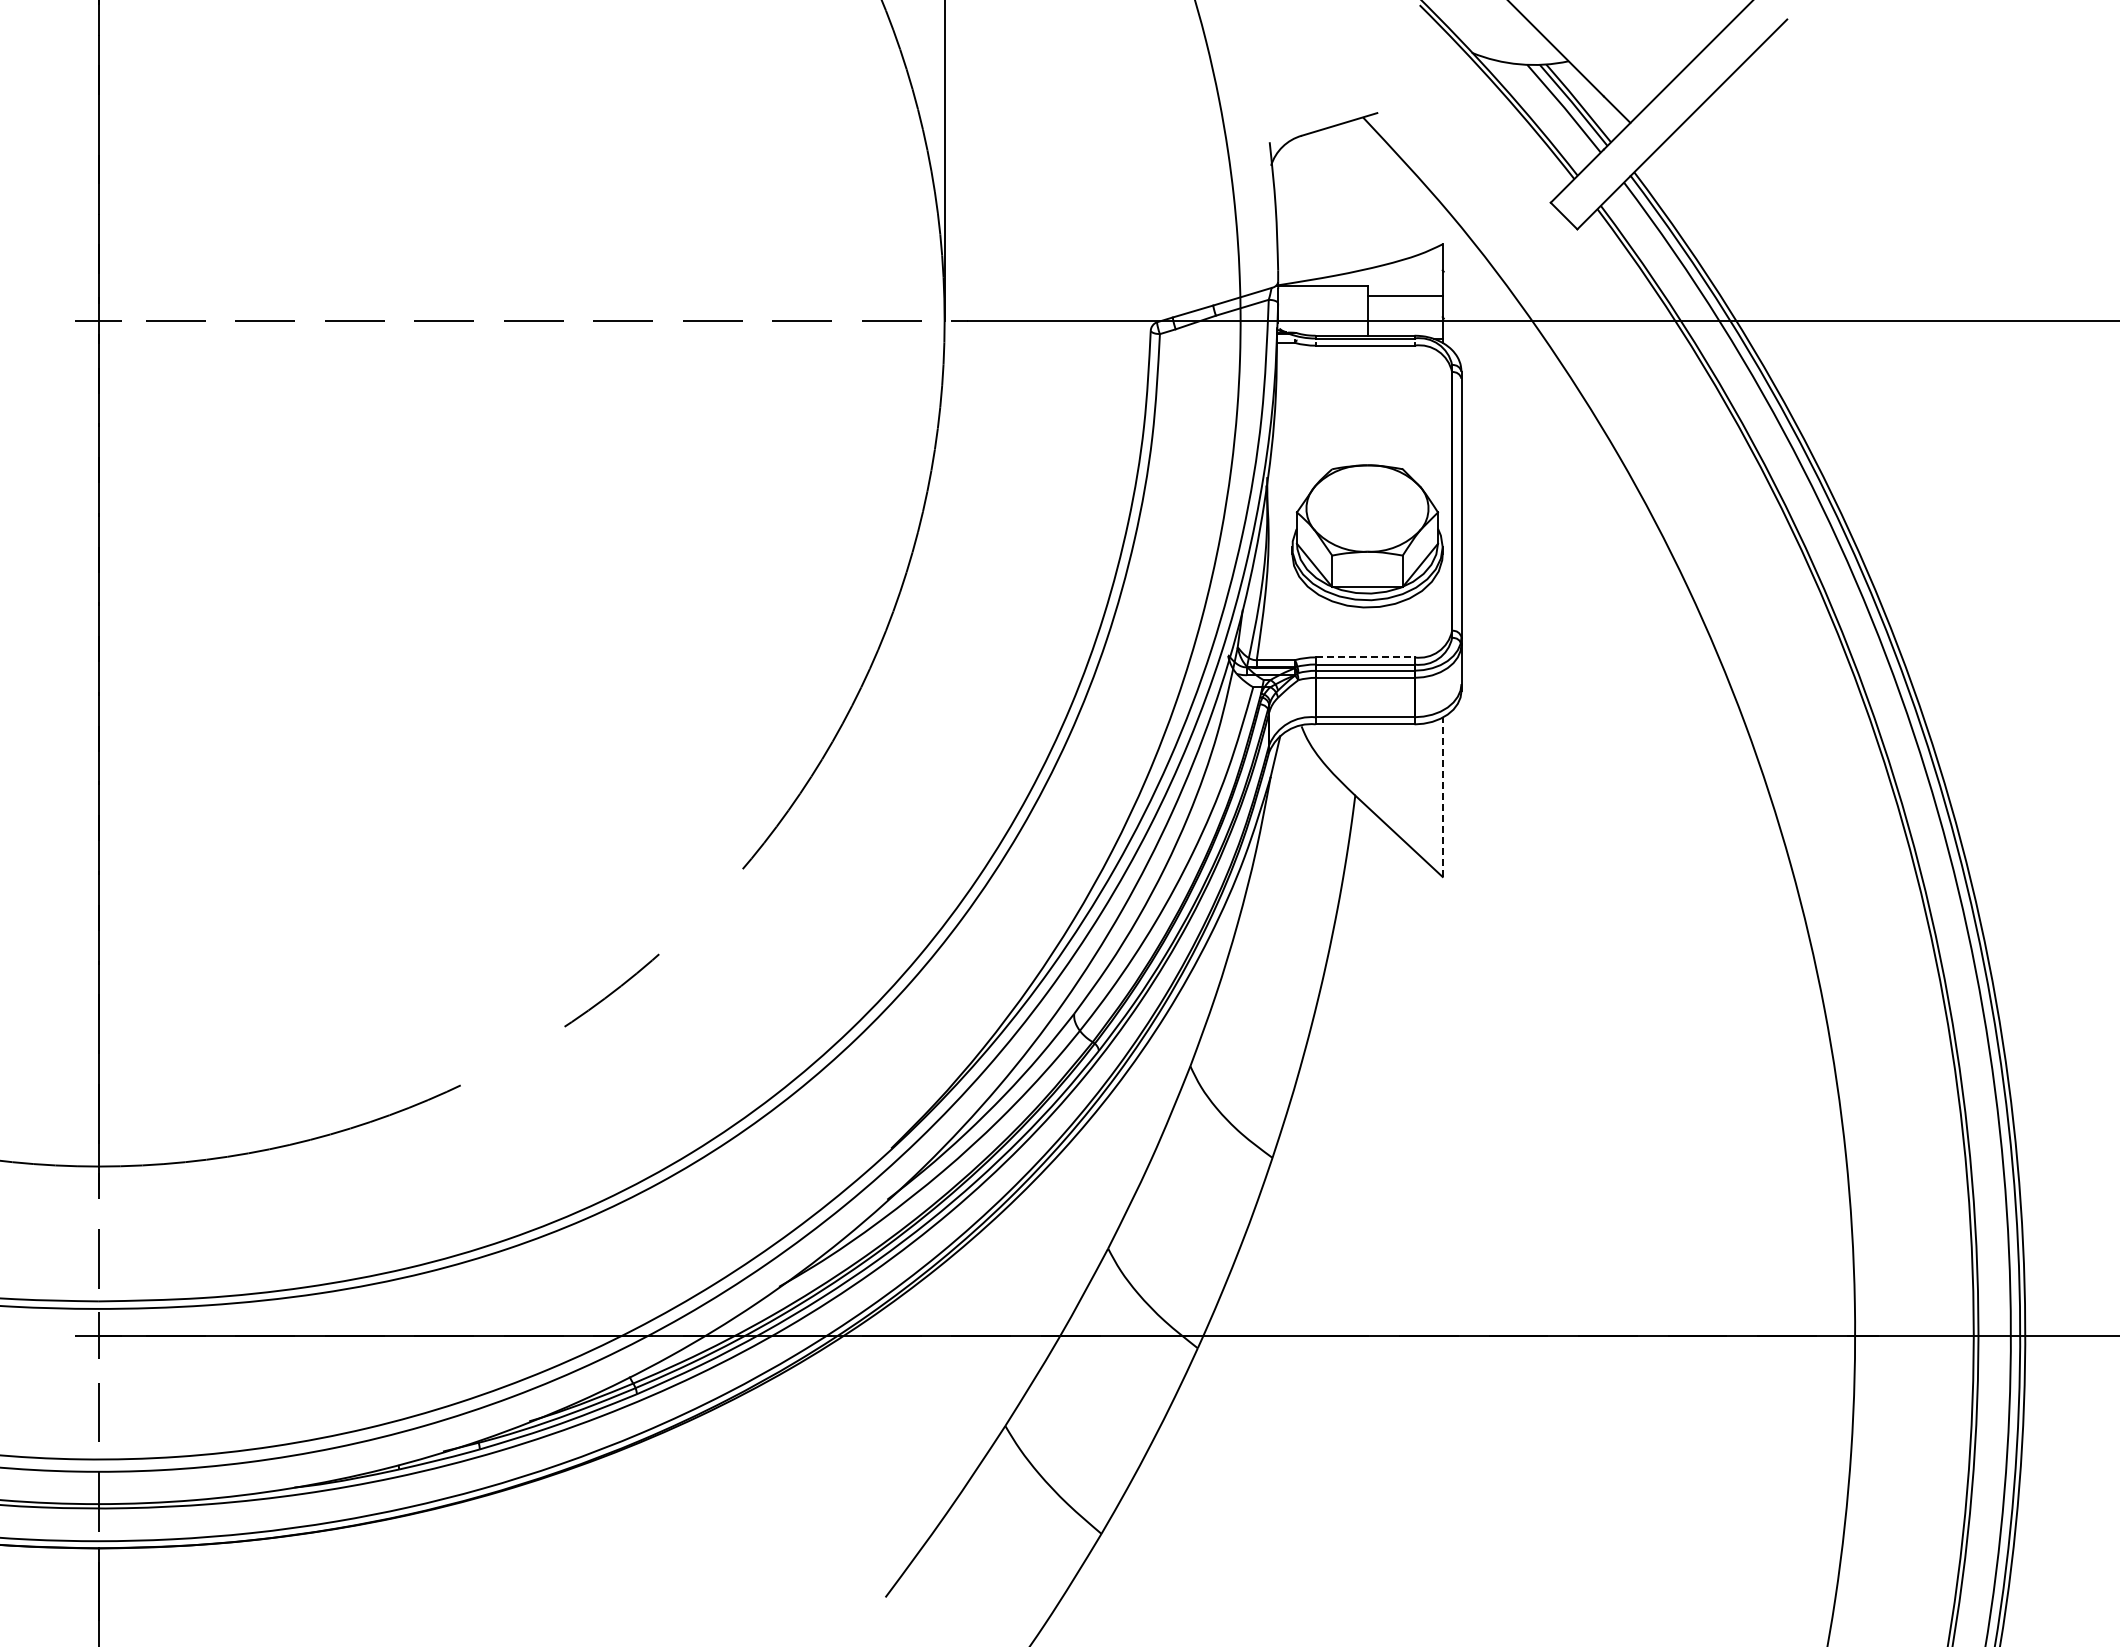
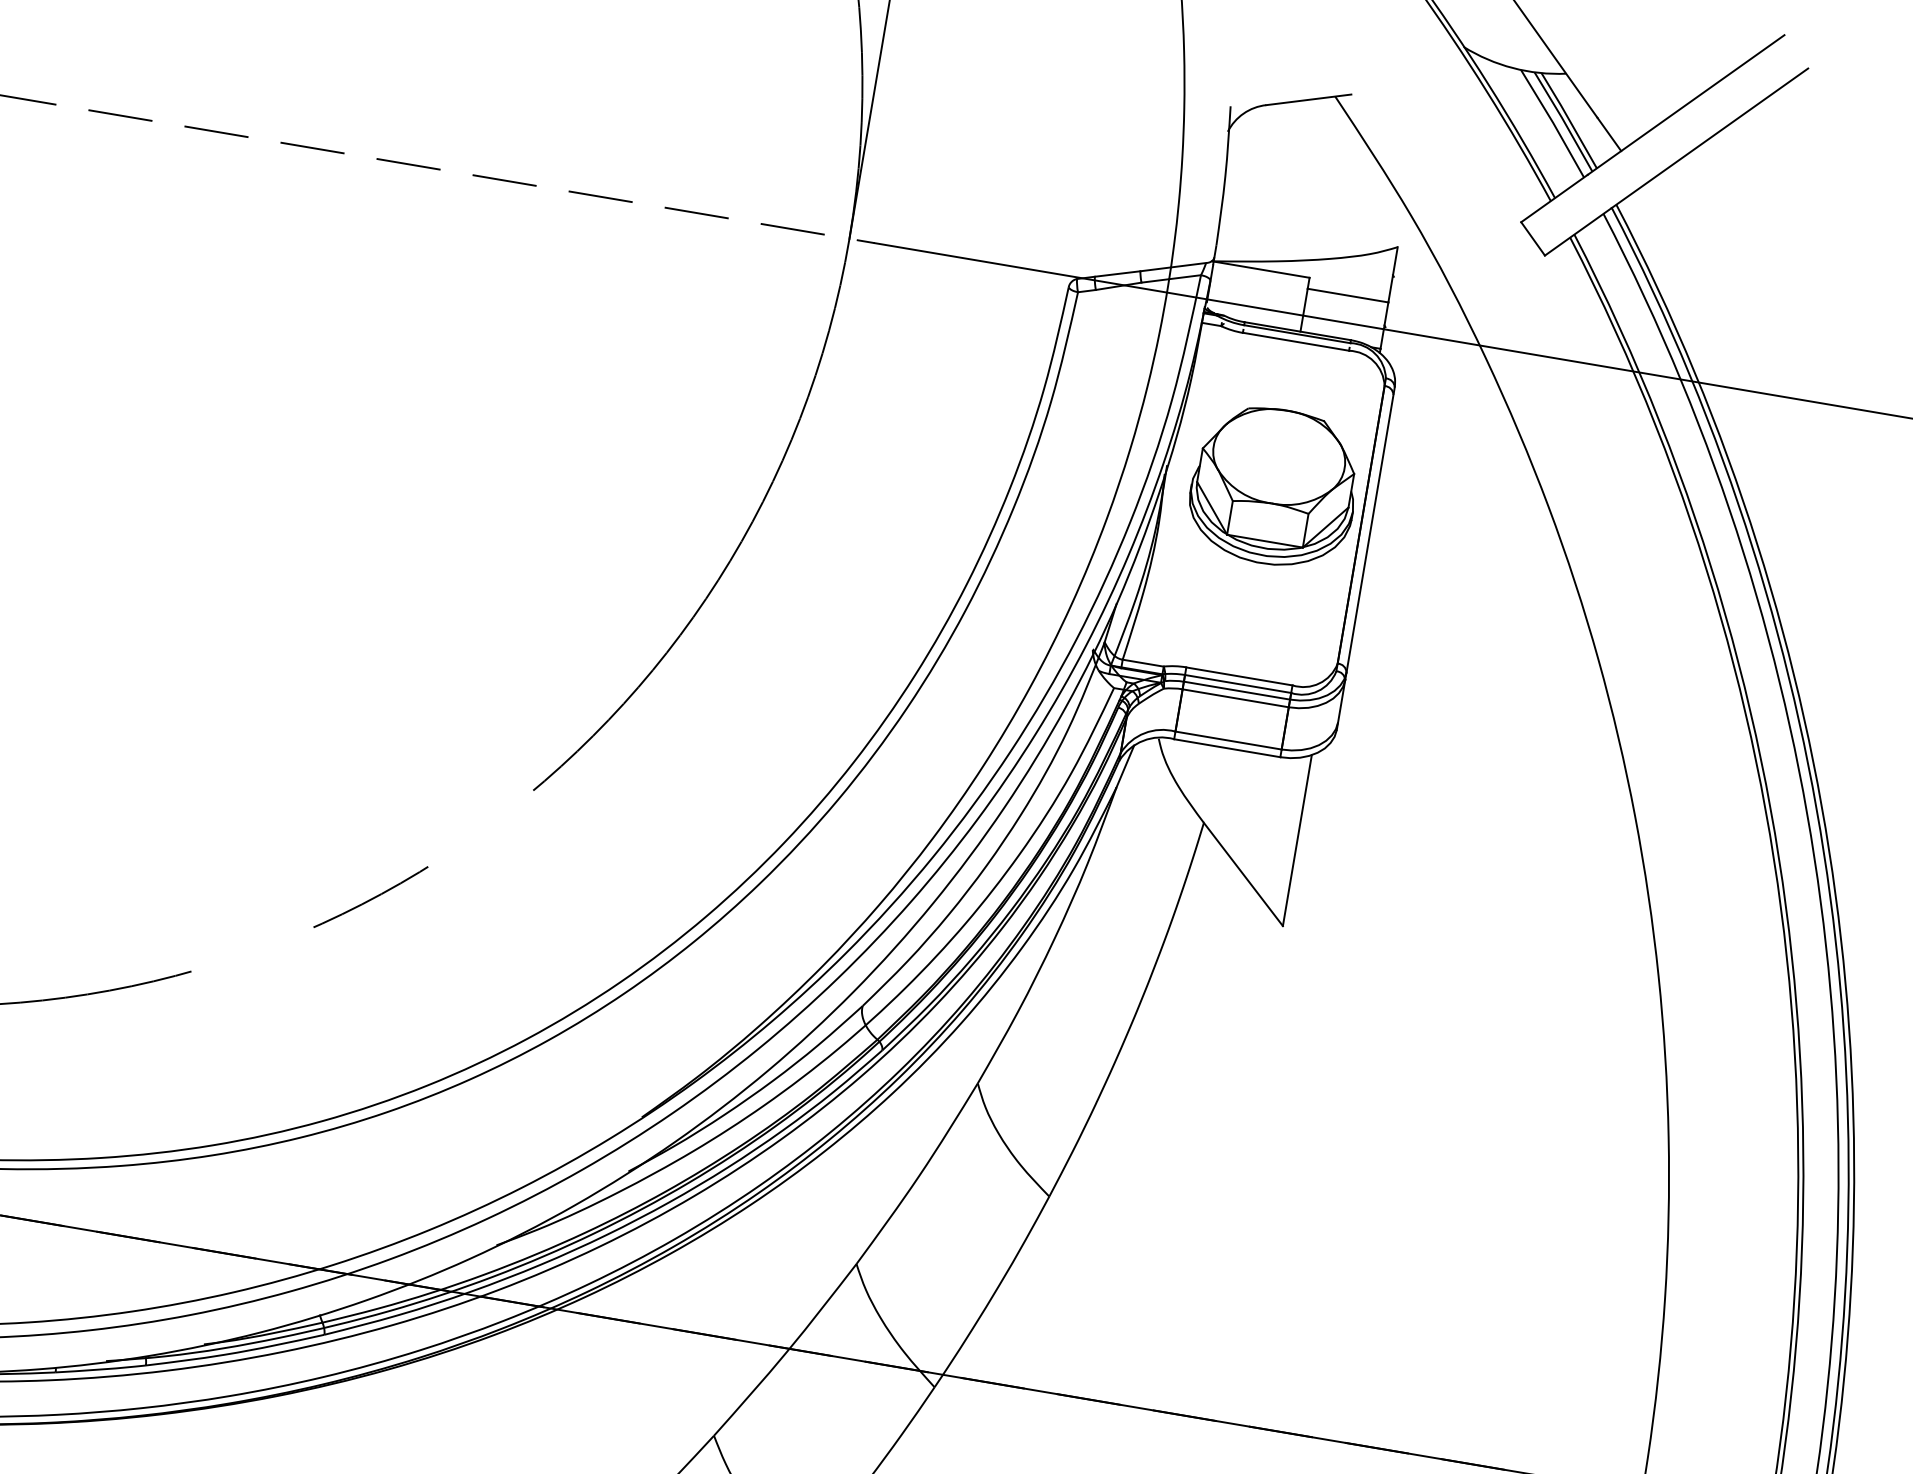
part: (1367, 536) -> (1274, 486), moved
line: (1365, 657) -> (1239, 676), dashed -> solid
line: (1442, 797) -> (1297, 840), dashed -> solid

